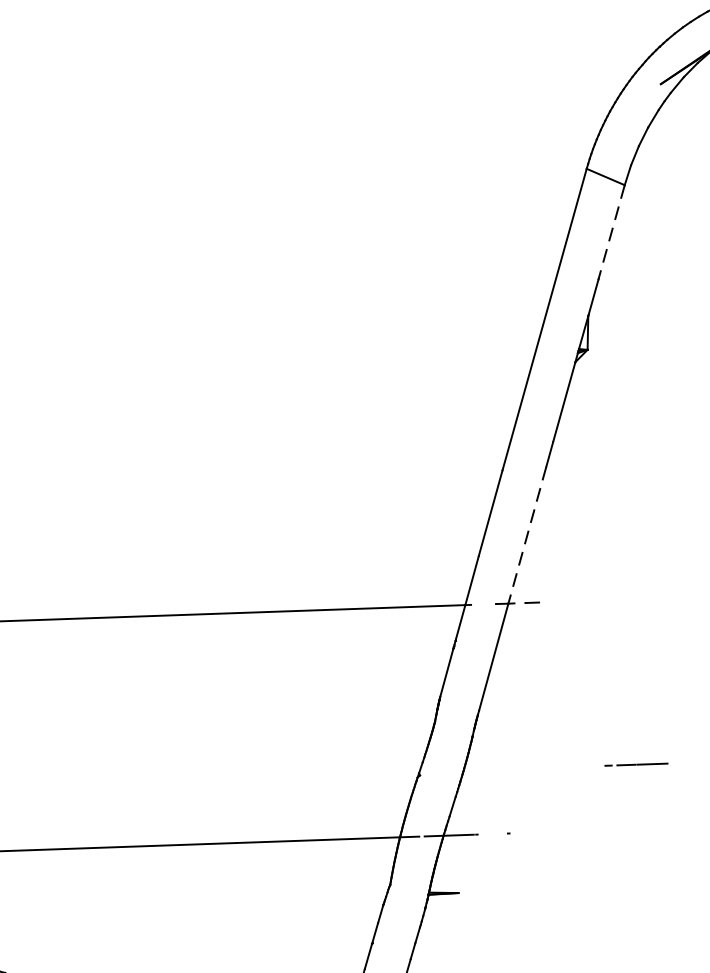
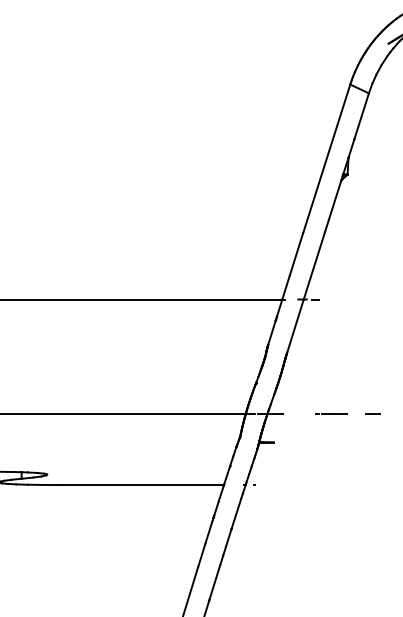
line: (611, 232) -> (361, 116), dashed -> solid
line: (527, 536) -> (314, 266), dashed -> solid
line: (636, 763) -> (331, 413), moved
line: (654, 827) -> (372, 413), added

